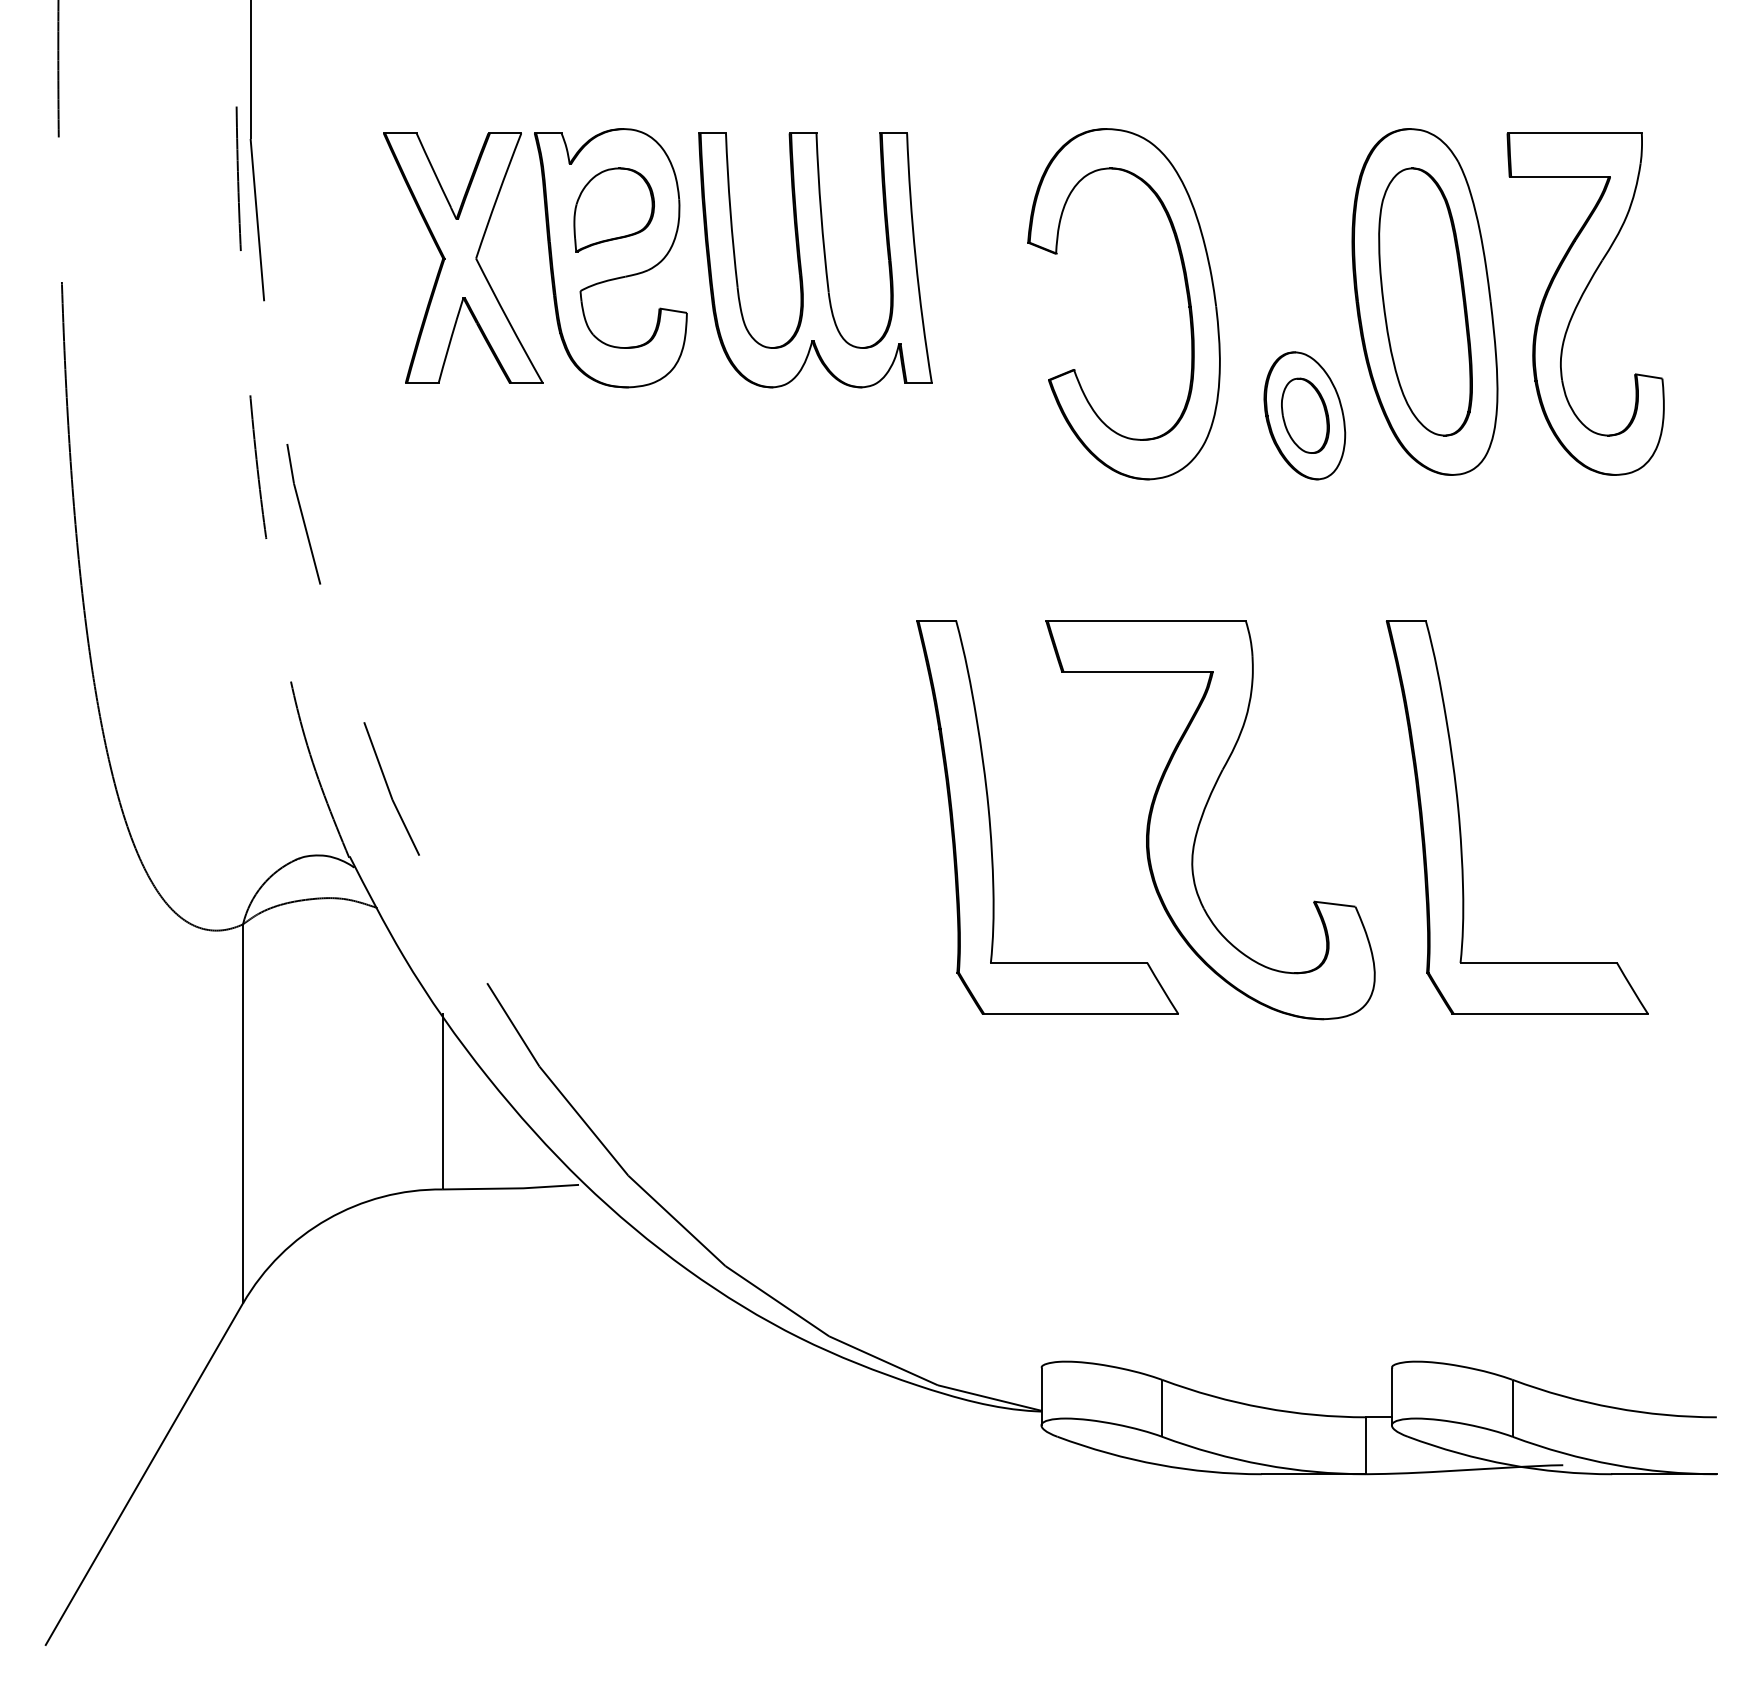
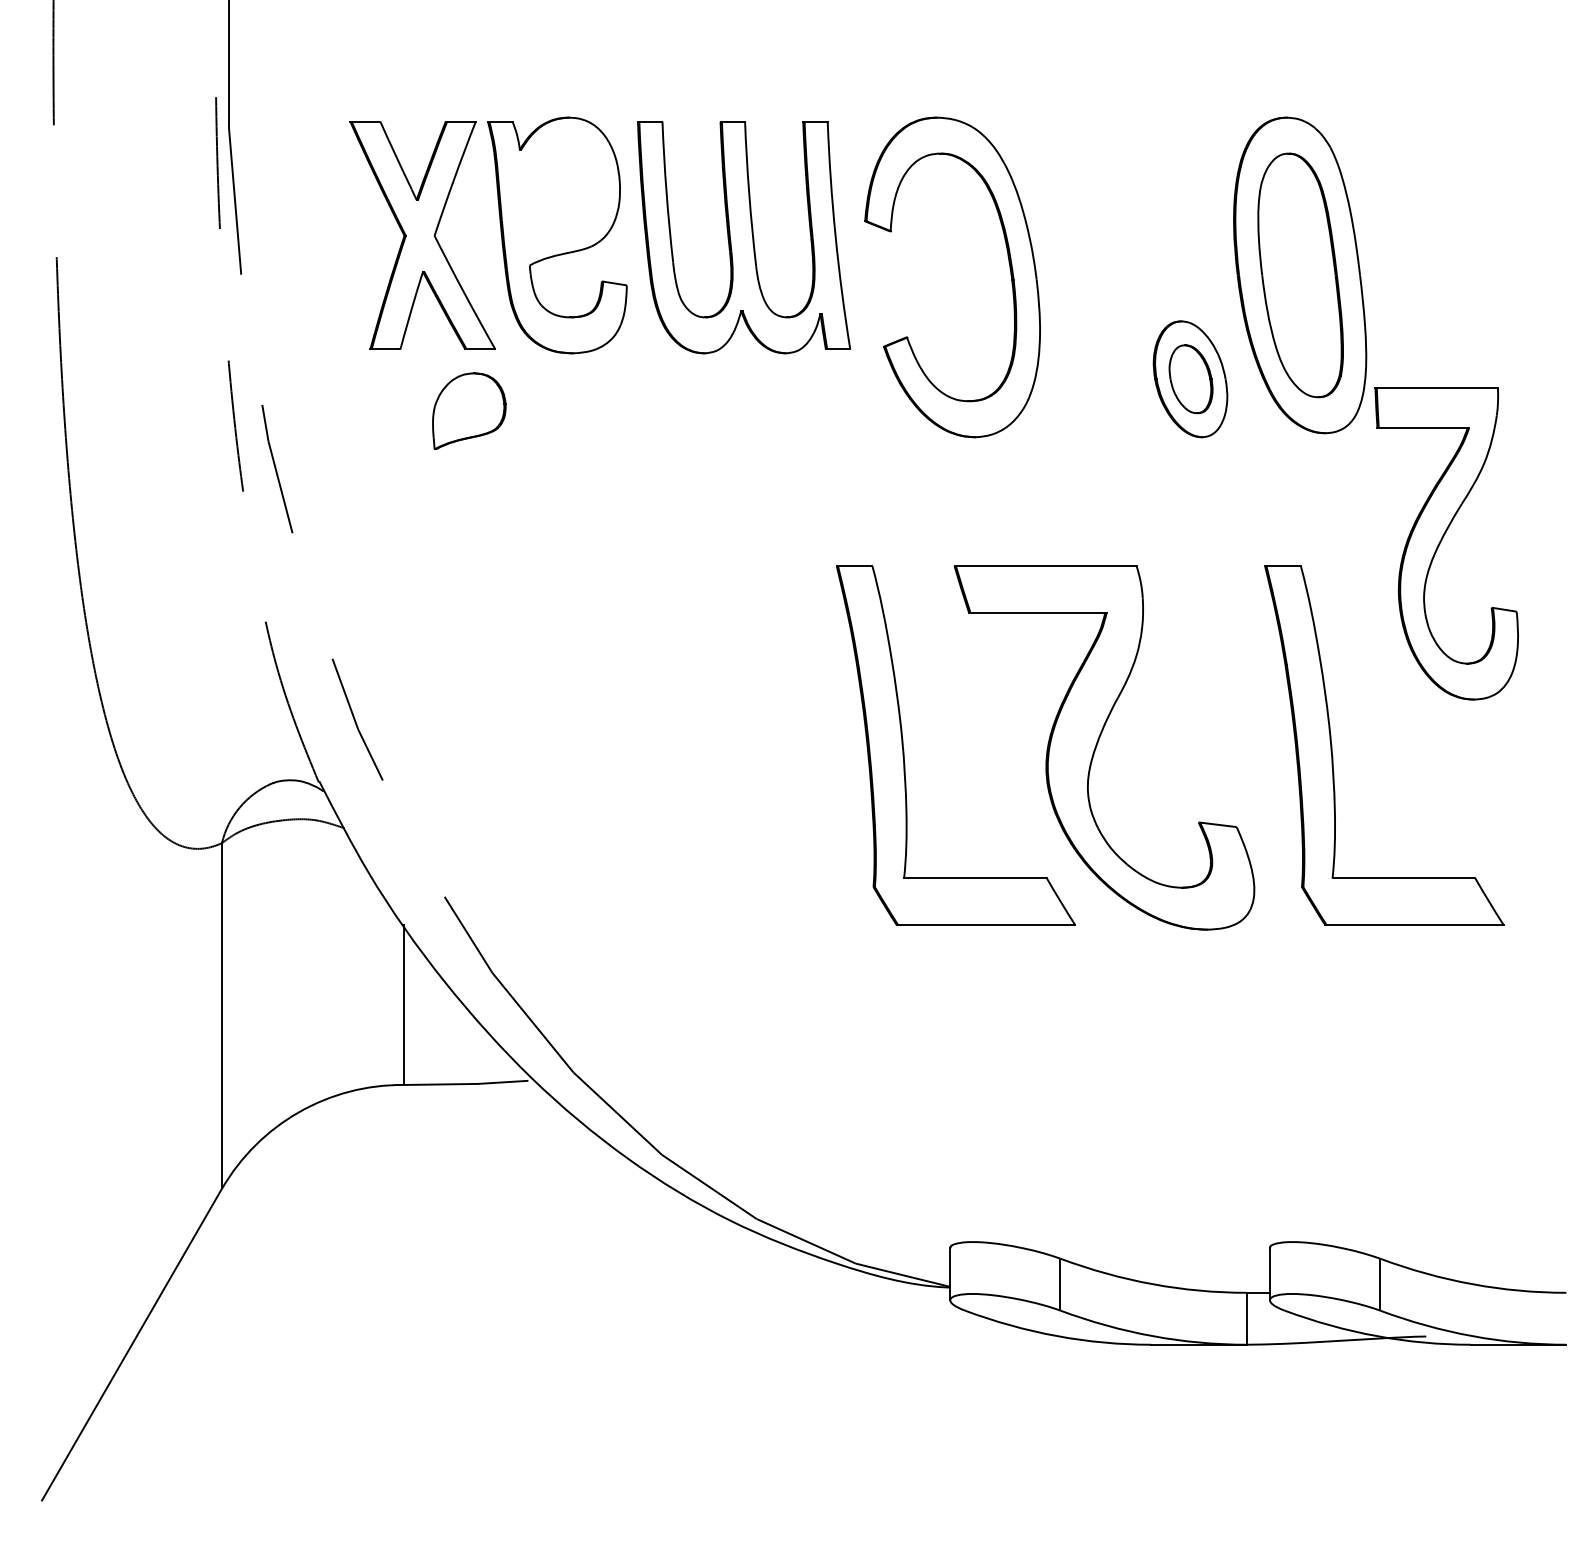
part: (613, 209) -> (468, 410), moved
part: (1186, 294) -> (1009, 268), moved
part: (1585, 303) -> (1446, 543), moved

